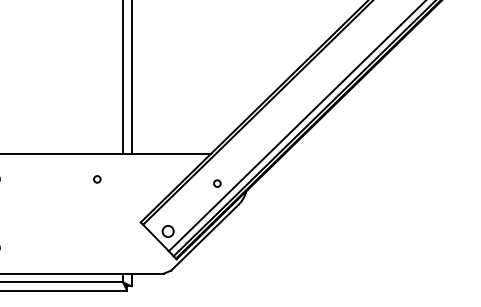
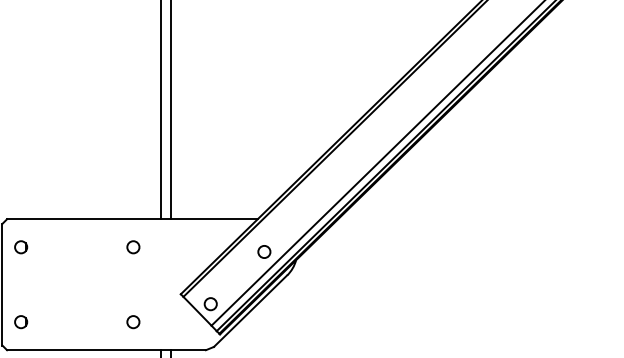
circle: (97, 179) -> (133, 247), size x1.67
circle: (217, 183) -> (264, 251), size x1.67
circle: (97, 248) -> (133, 322), added

